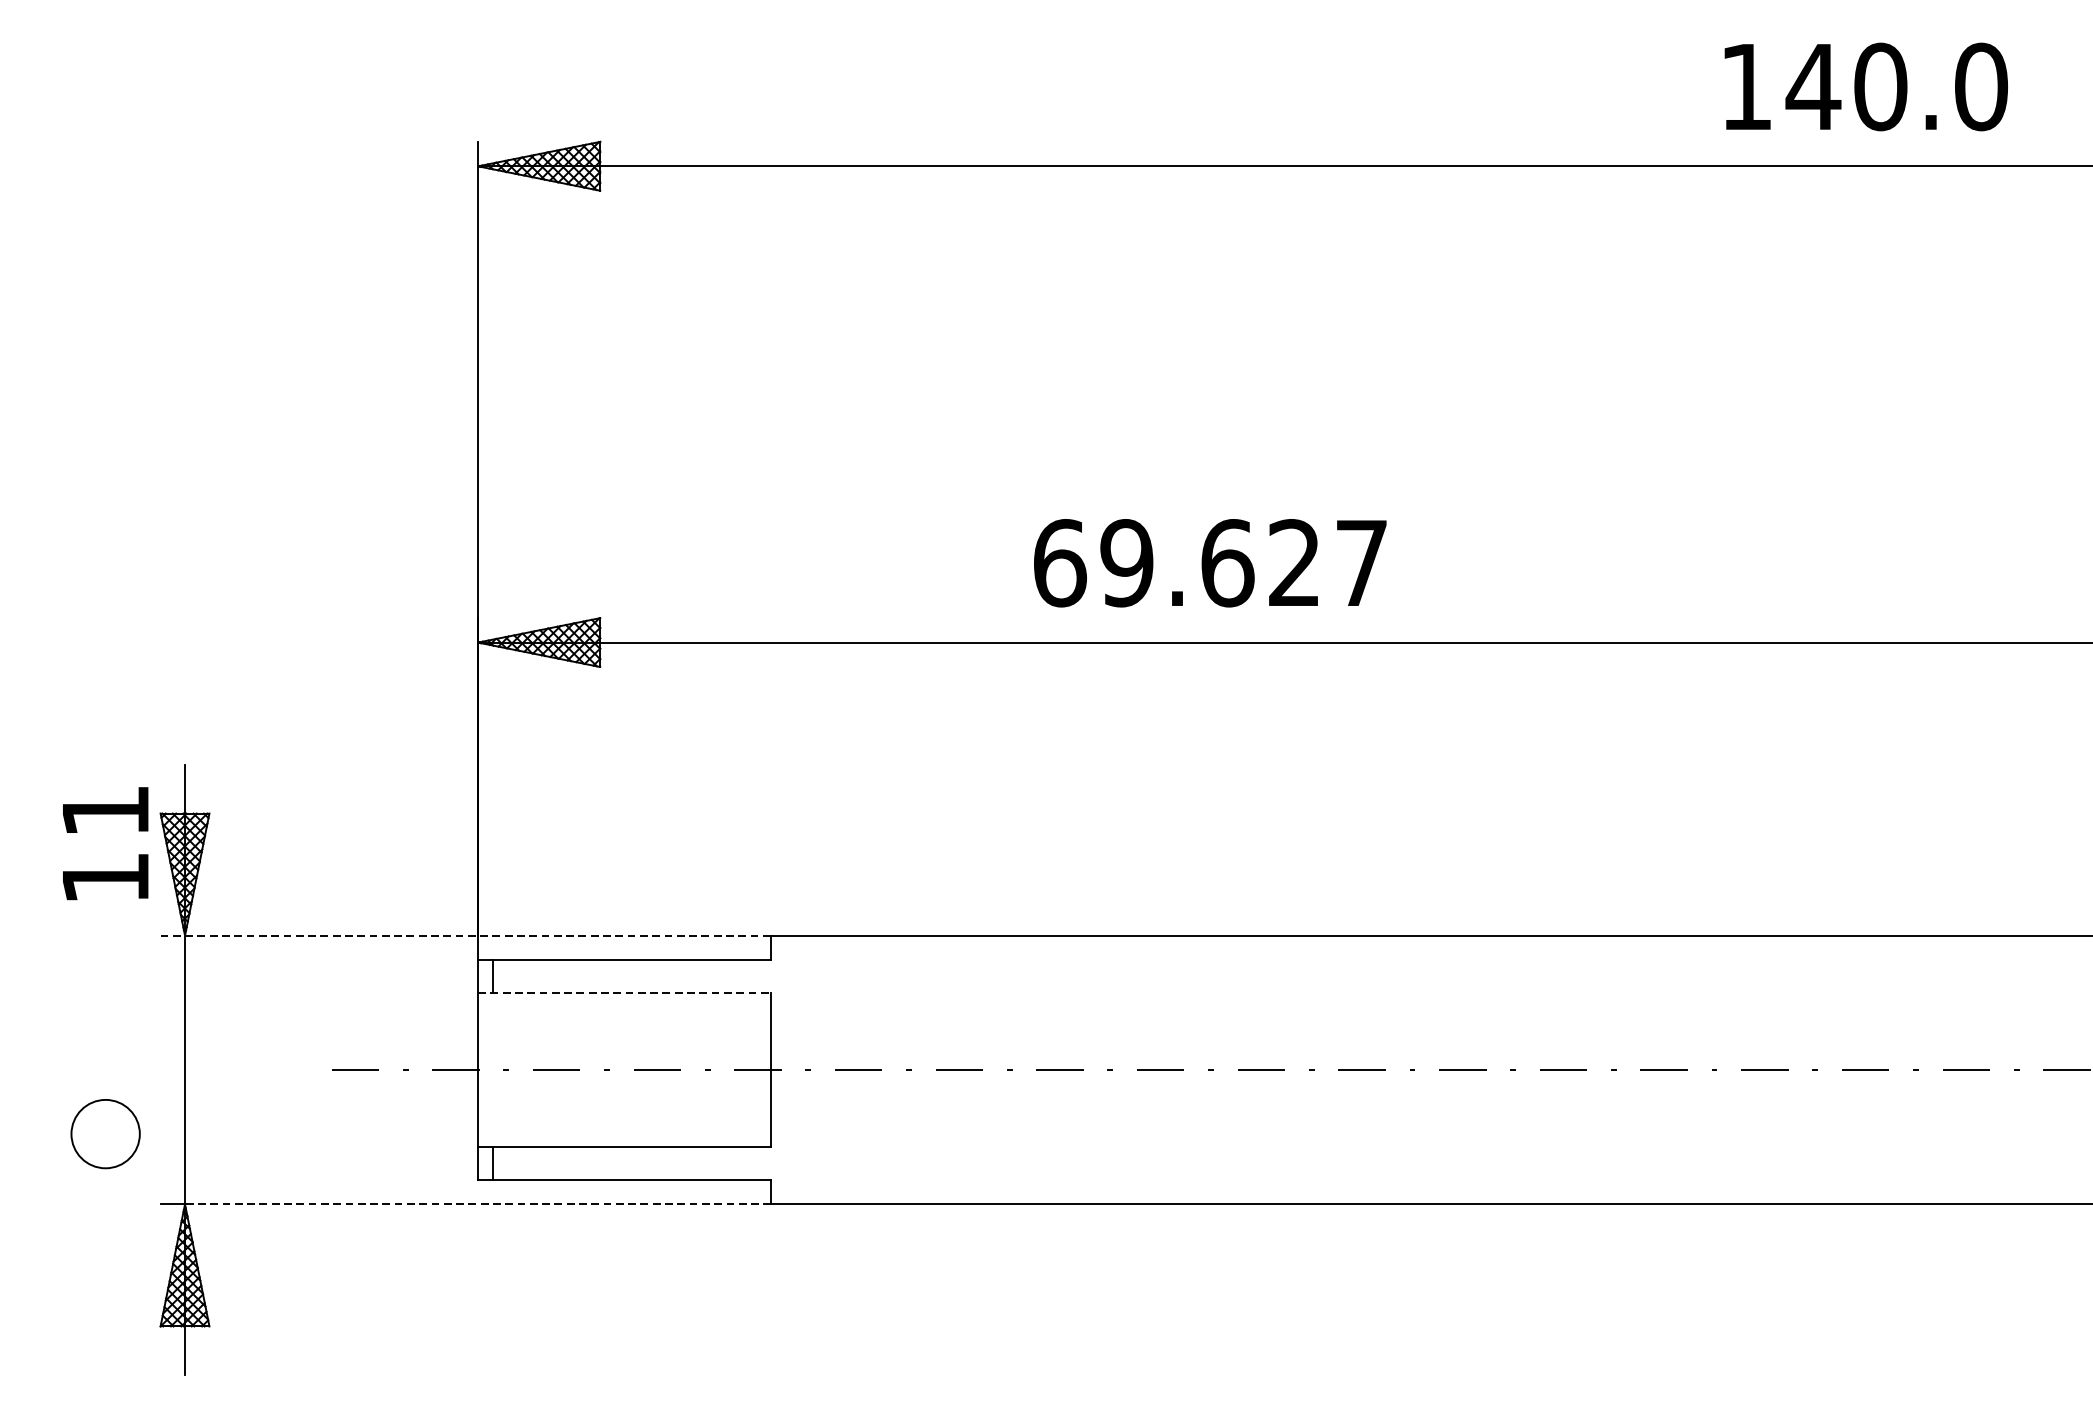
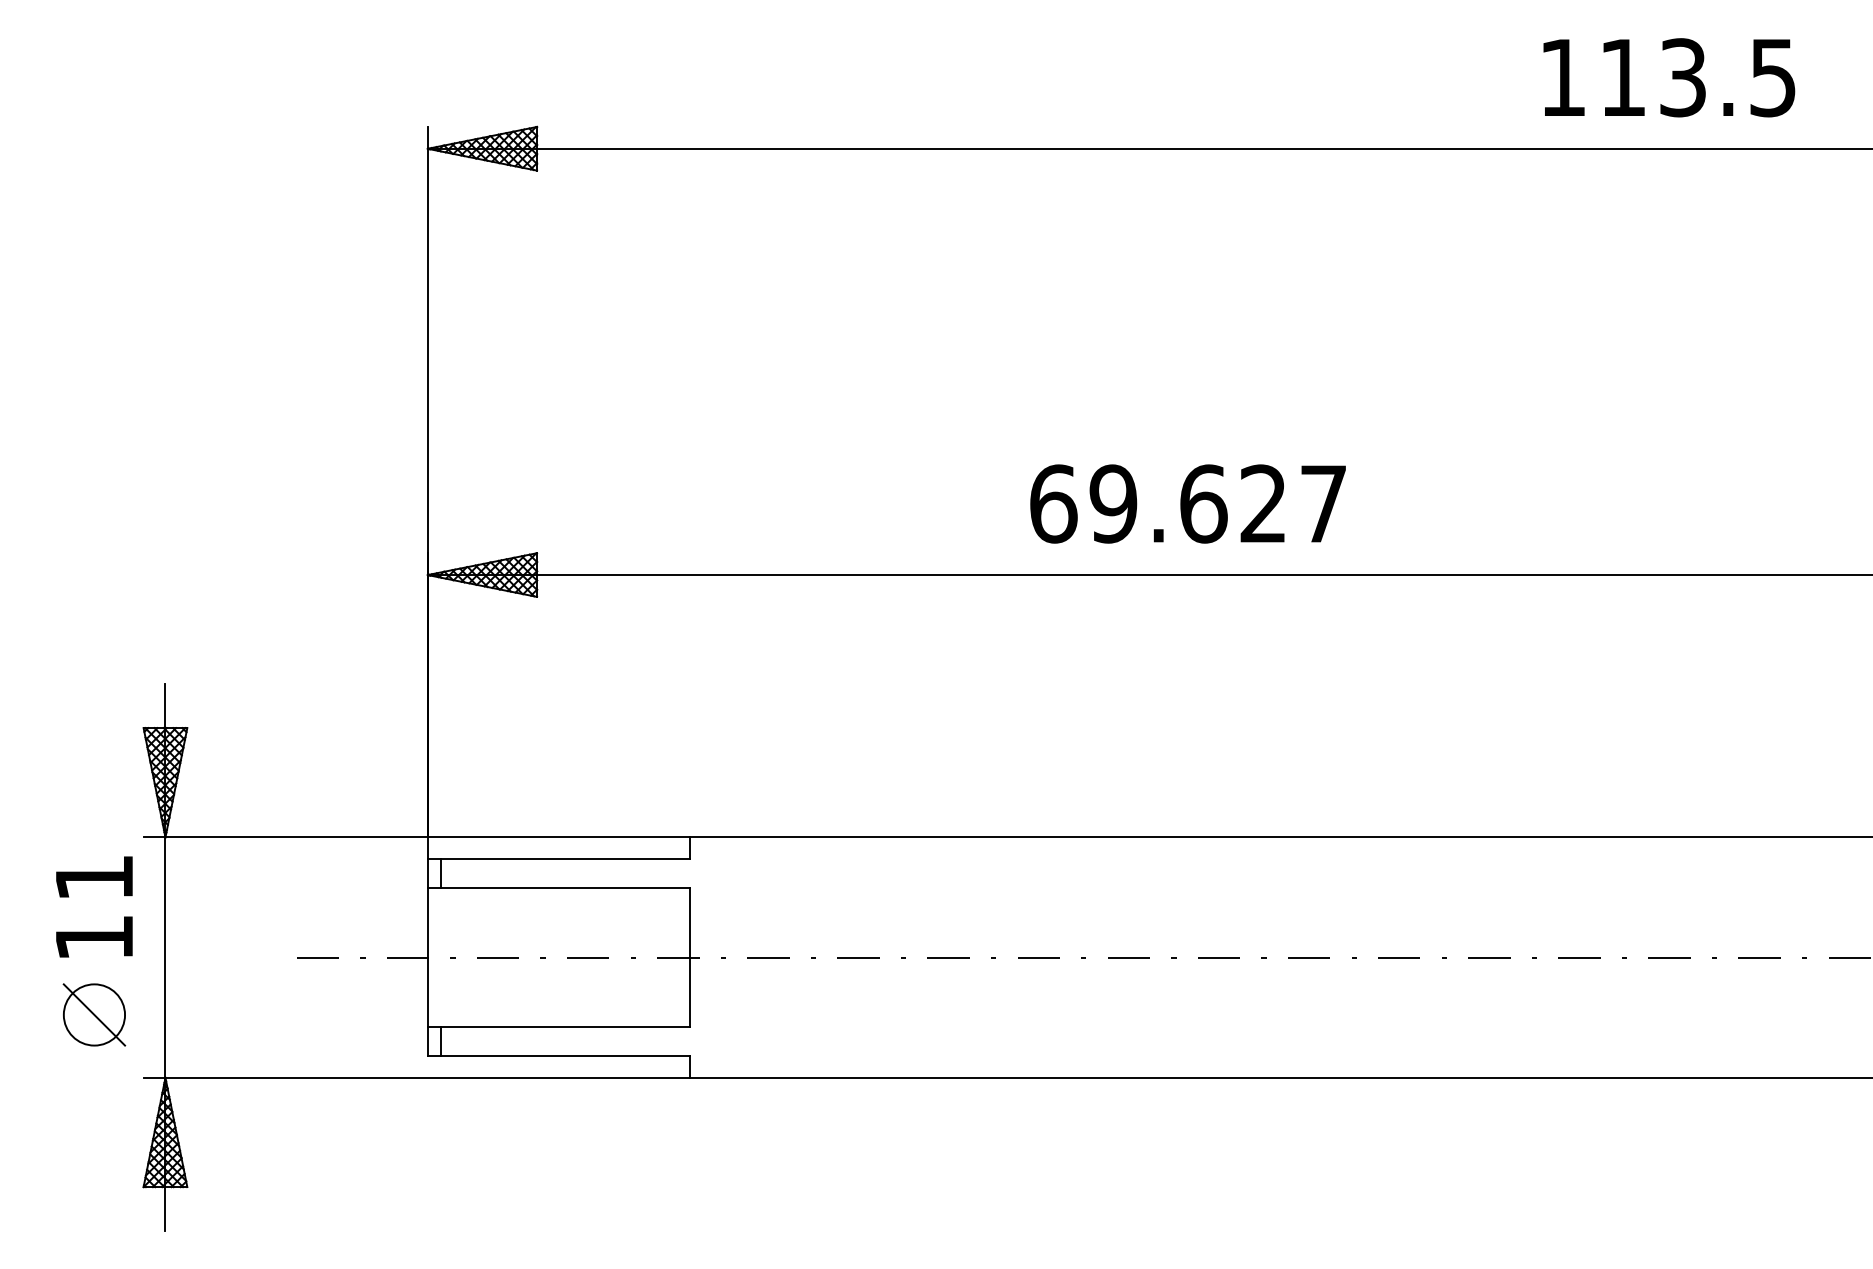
text: (1896, 86) -> (1697, 77), 140.0 -> 113.5
text: (1209, 562) -> (1187, 503), moved
text: (105, 843) -> (94, 906), moved
line: (466, 935) -> (417, 837), dashed -> solid
line: (625, 992) -> (559, 888), dashed -> solid
line: (105, 1133) -> (94, 1014), added
line: (477, 1203) -> (427, 1077), dashed -> solid

